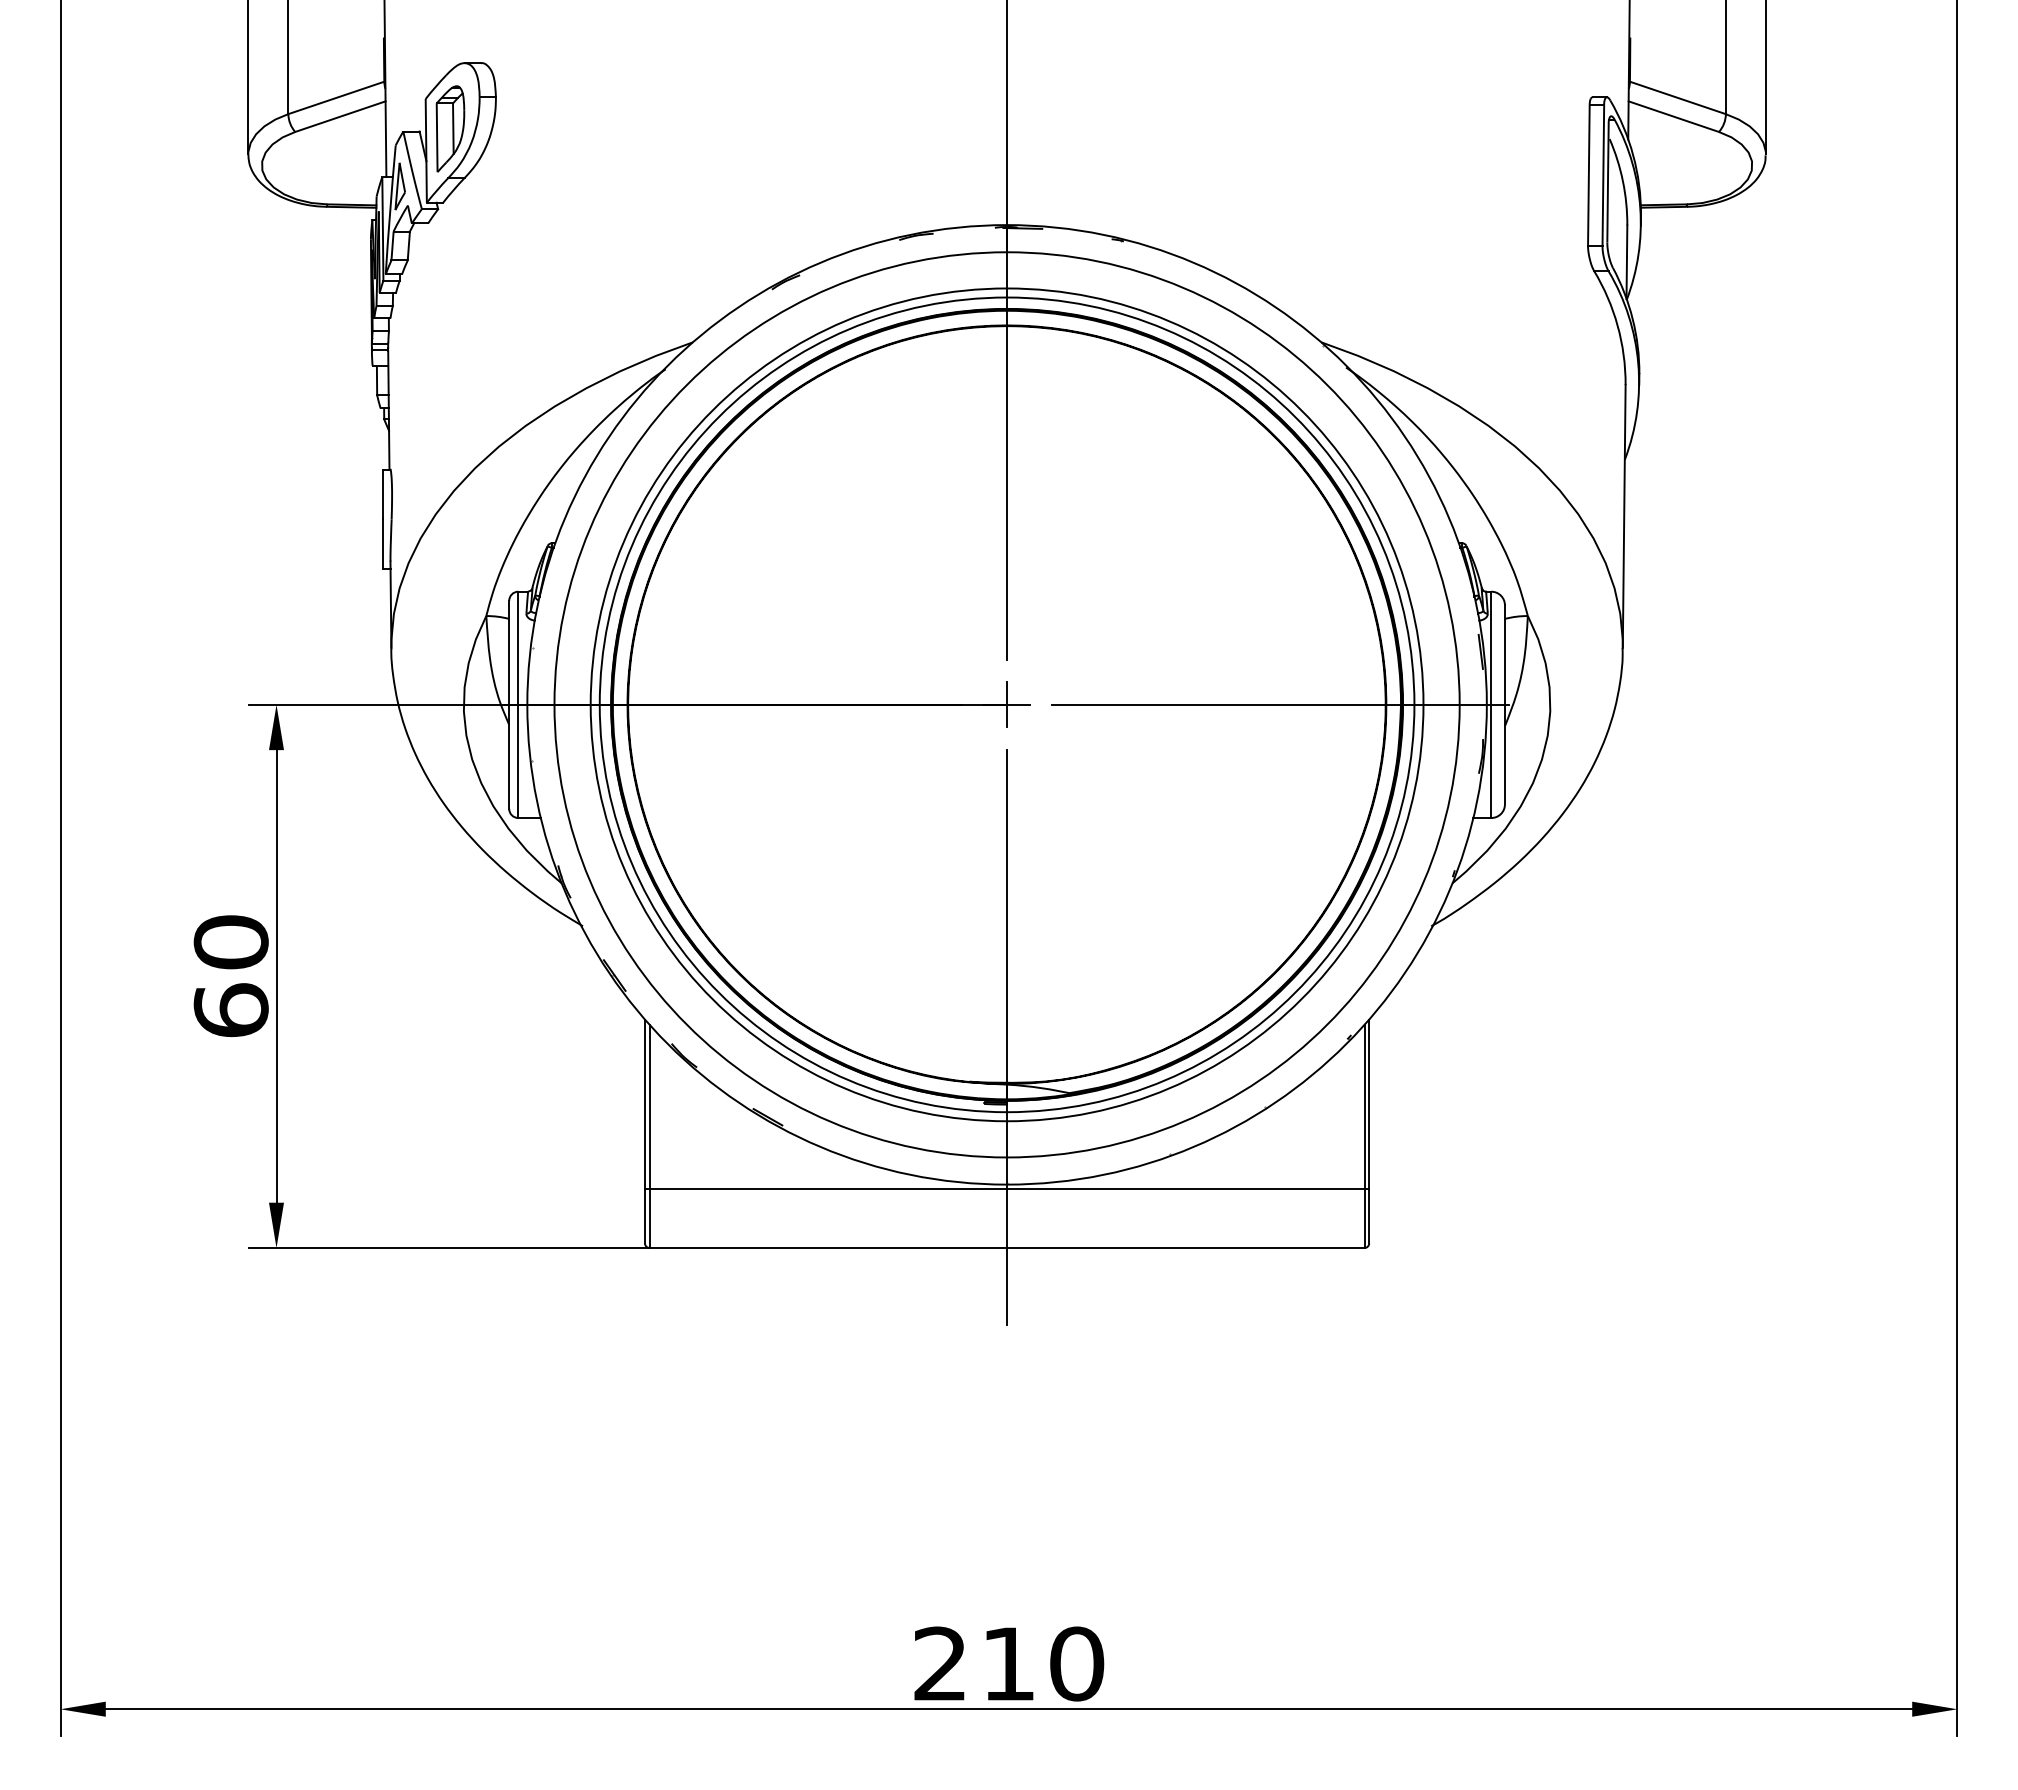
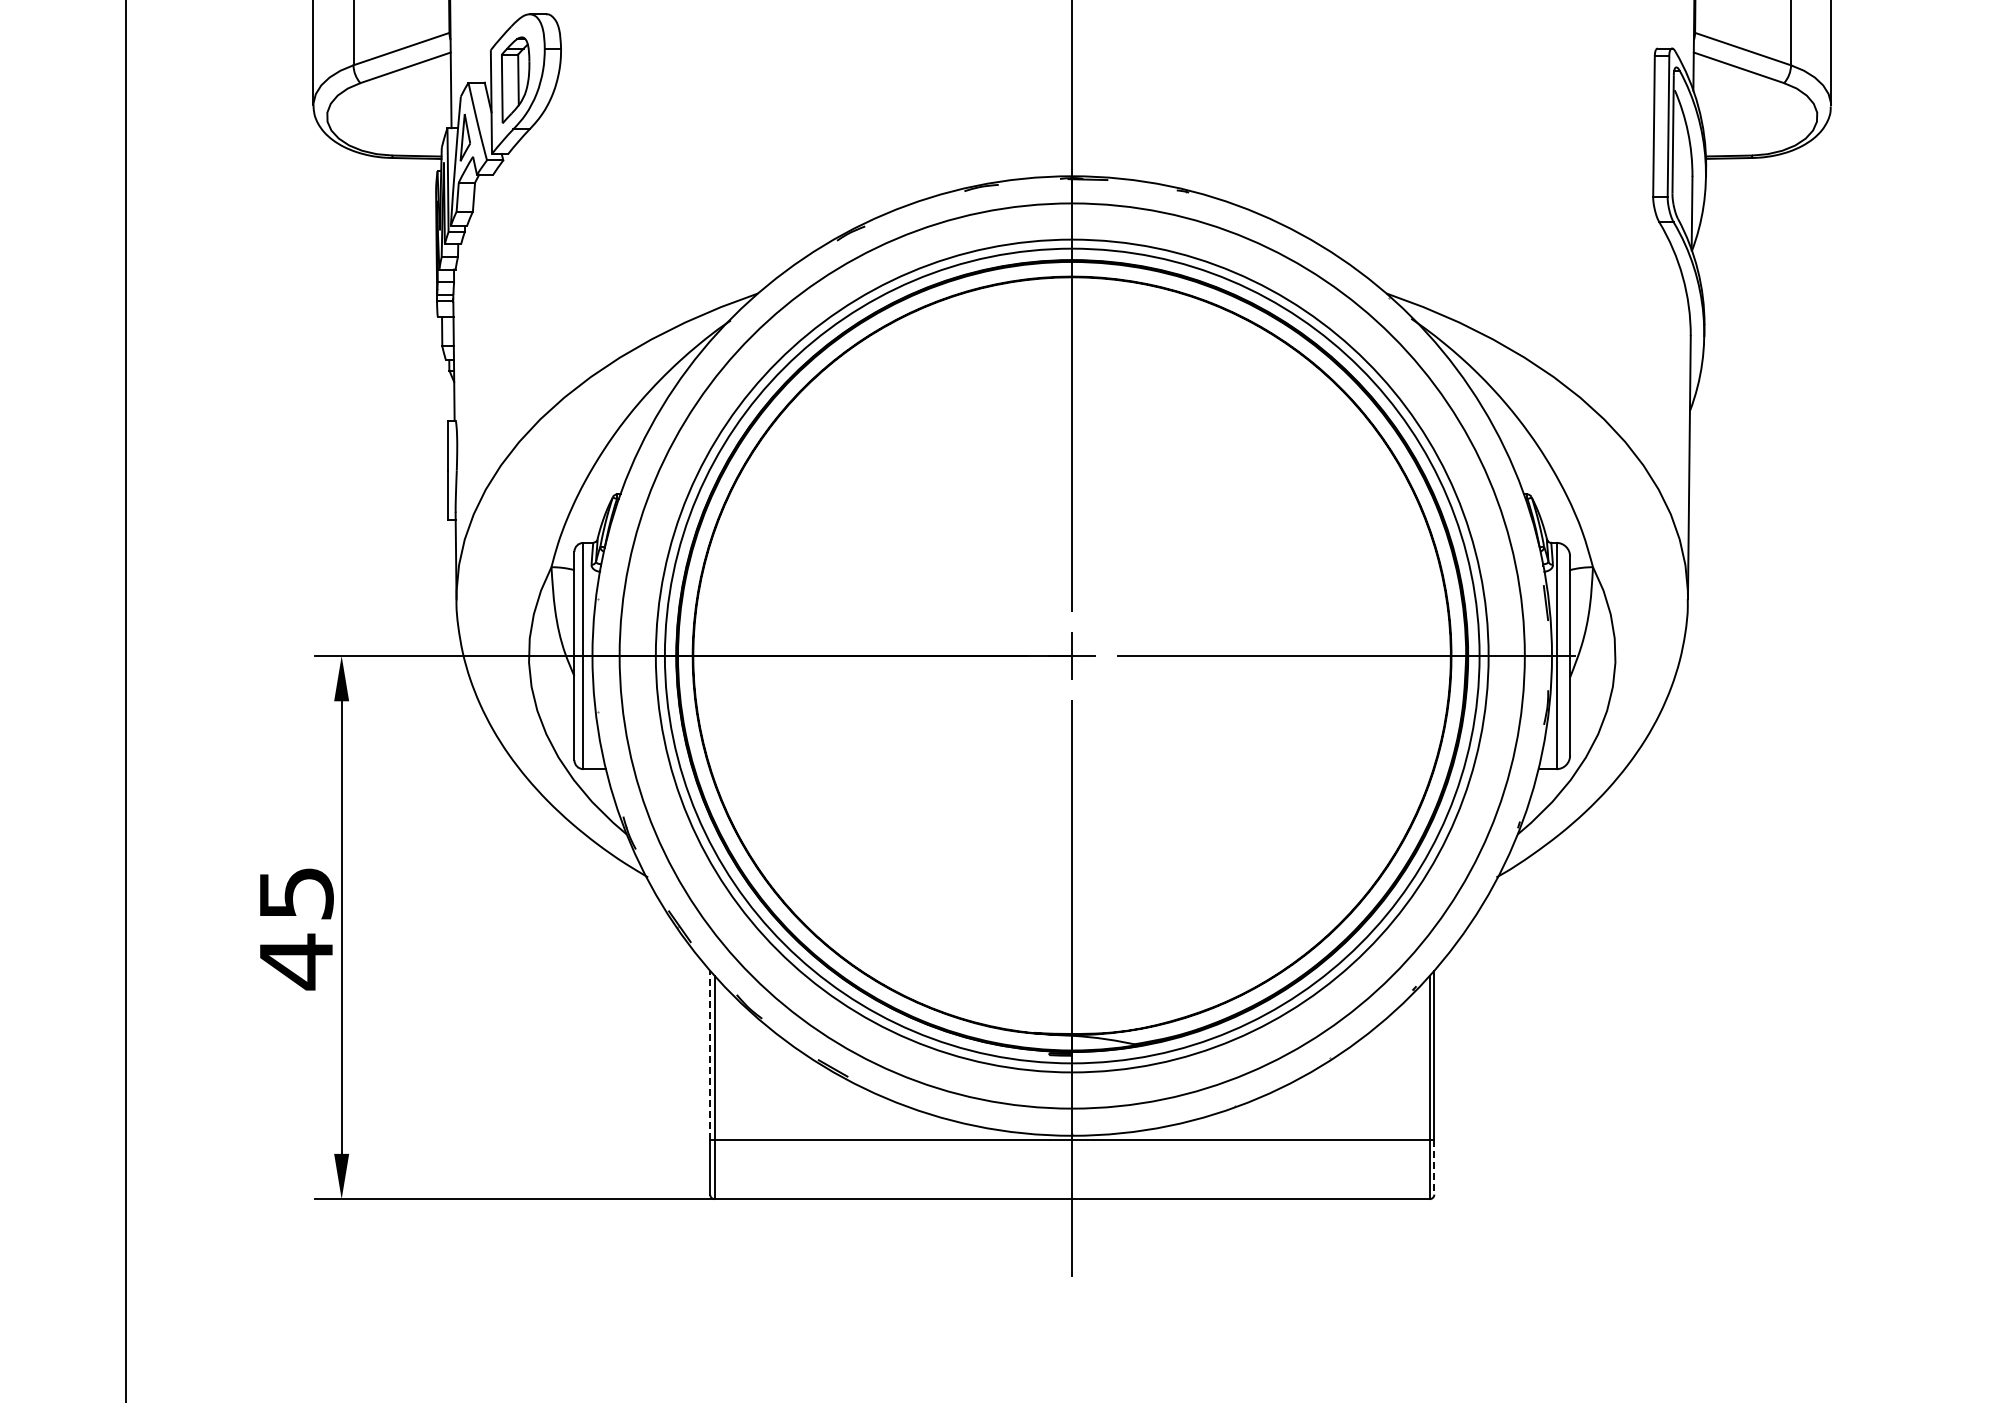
text: (230, 977) -> (295, 928), 60 -> 45
line: (645, 1104) -> (710, 1055), solid -> dashed
line: (1369, 1216) -> (1434, 1167), solid -> dashed

